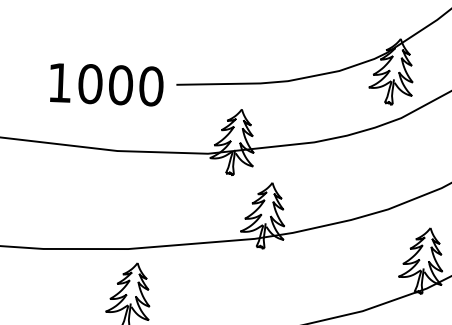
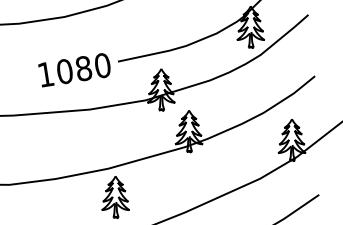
text: (122, 85) -> (84, 68), 1000 -> 1080

